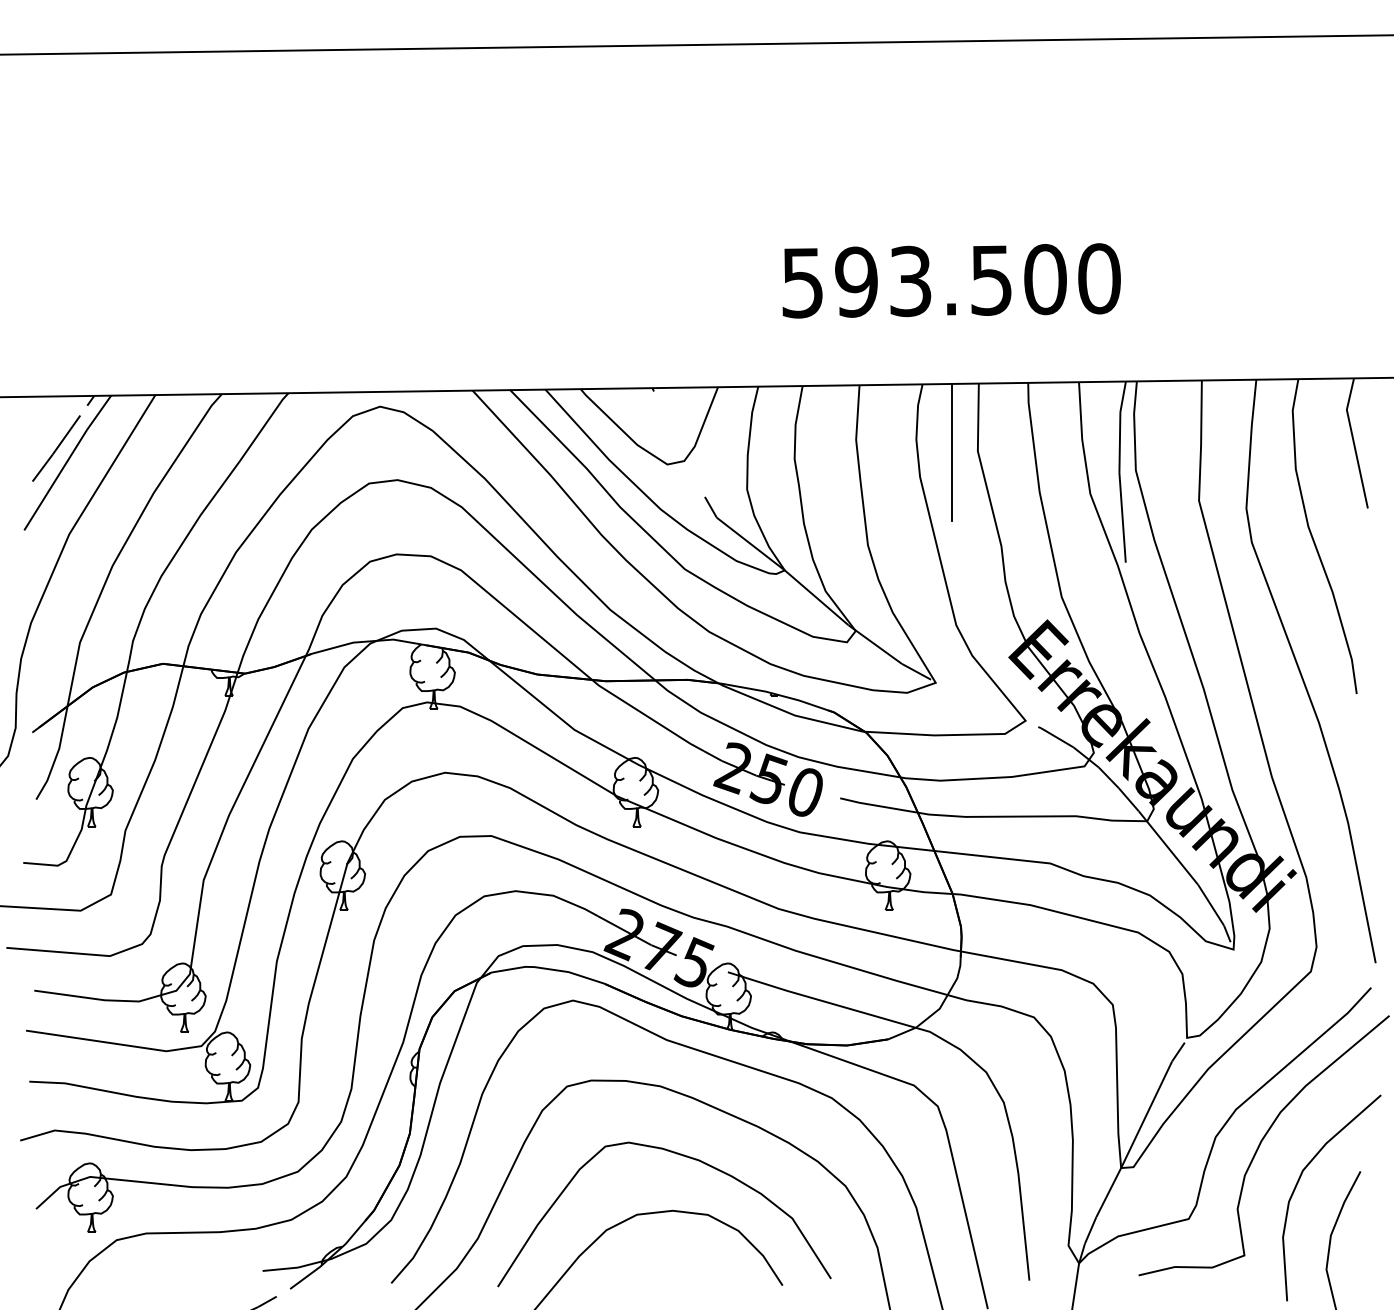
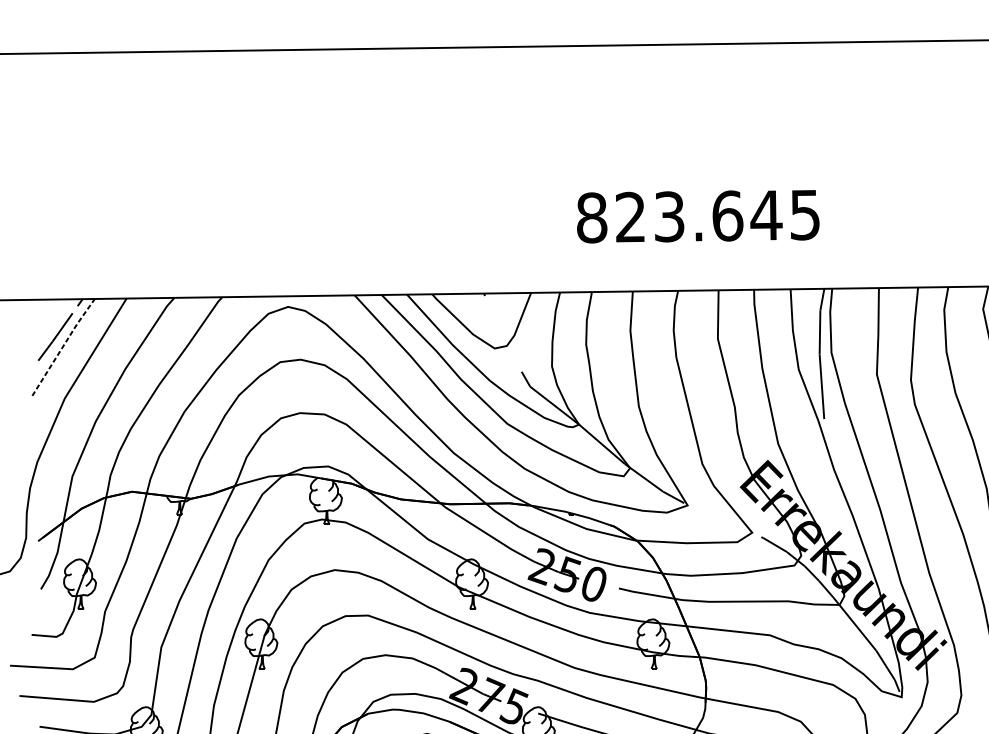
text: (950, 280) -> (698, 216), 593.500 -> 823.645
line: (951, 452) -> (698, 339), removed
line: (67, 461) -> (63, 346), solid -> dashed

